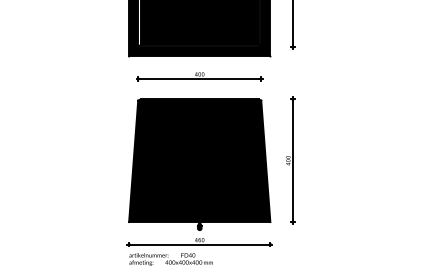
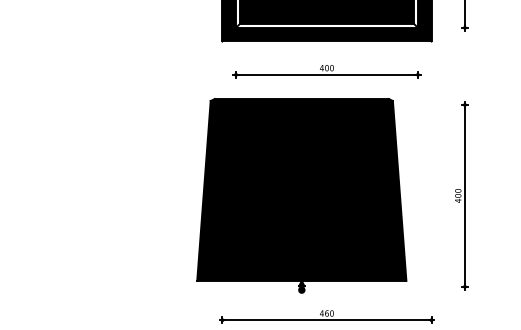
part: (199, 164) -> (301, 195), moved

